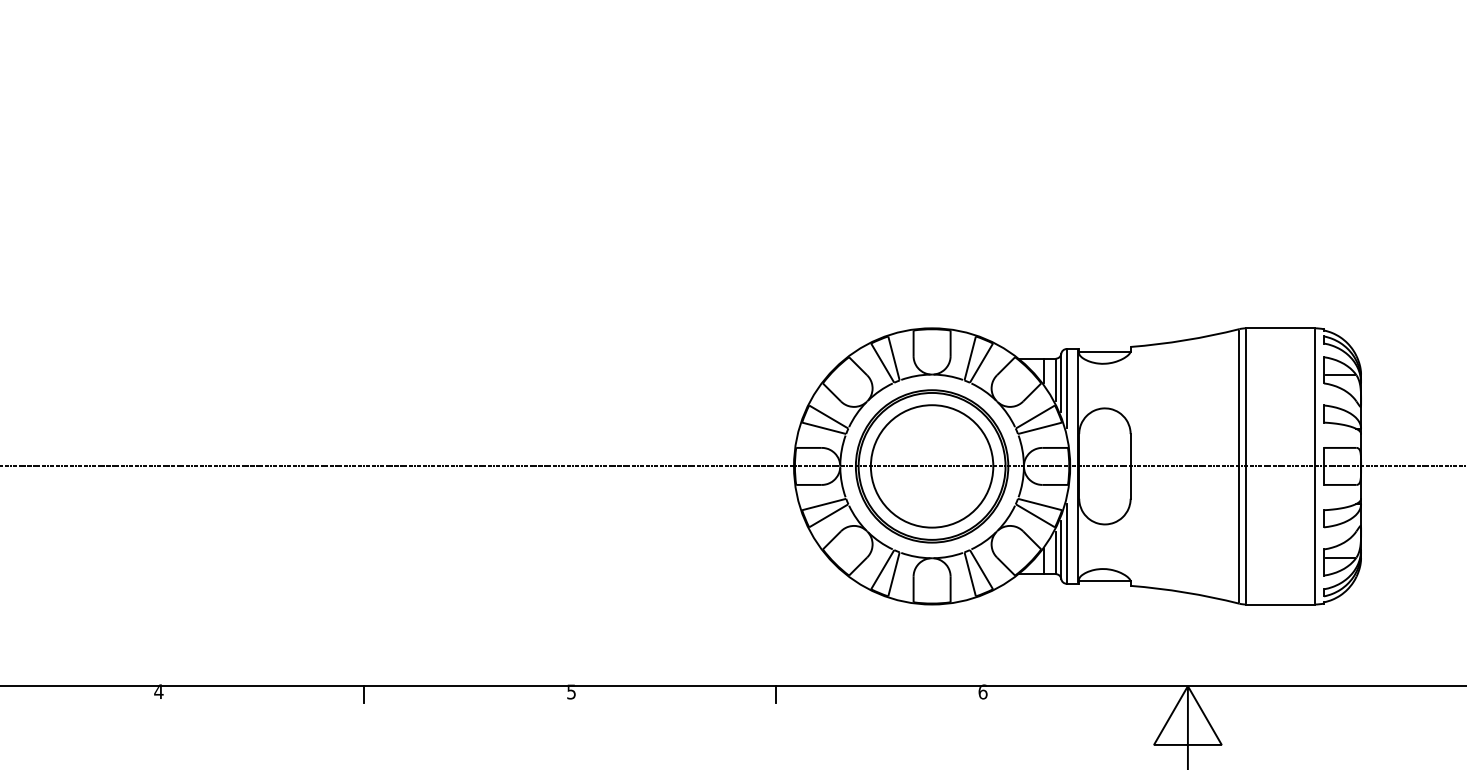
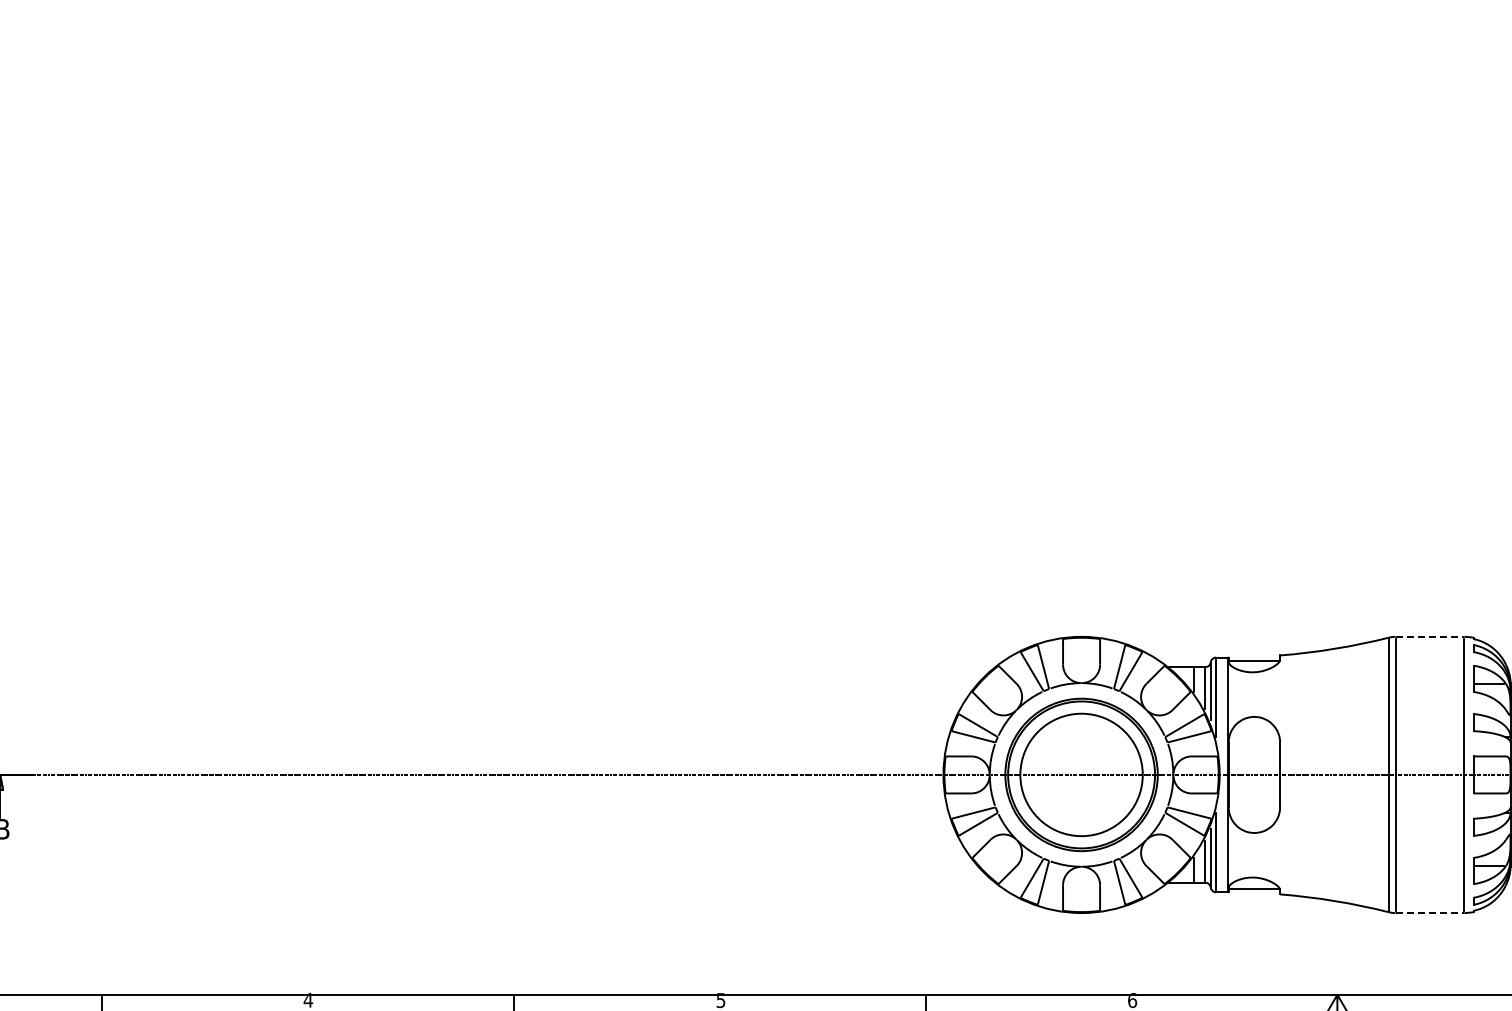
line: (1281, 327) -> (1430, 636), solid -> dashed
line: (1281, 604) -> (1430, 913), solid -> dashed

